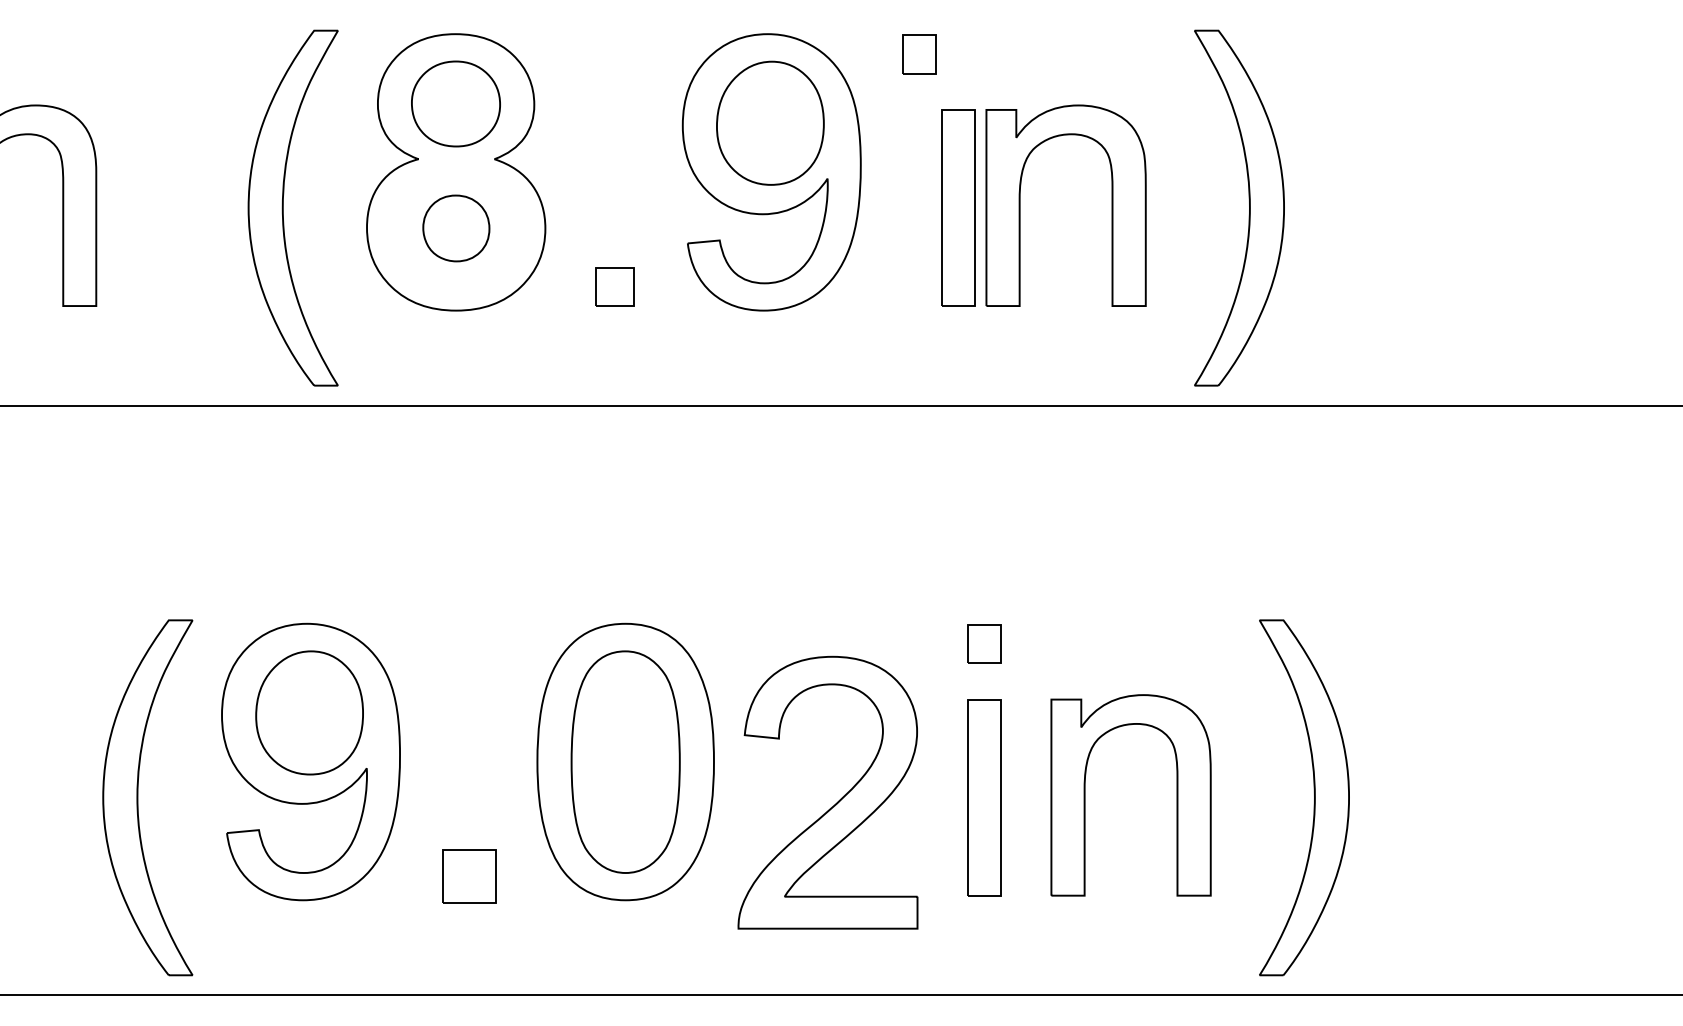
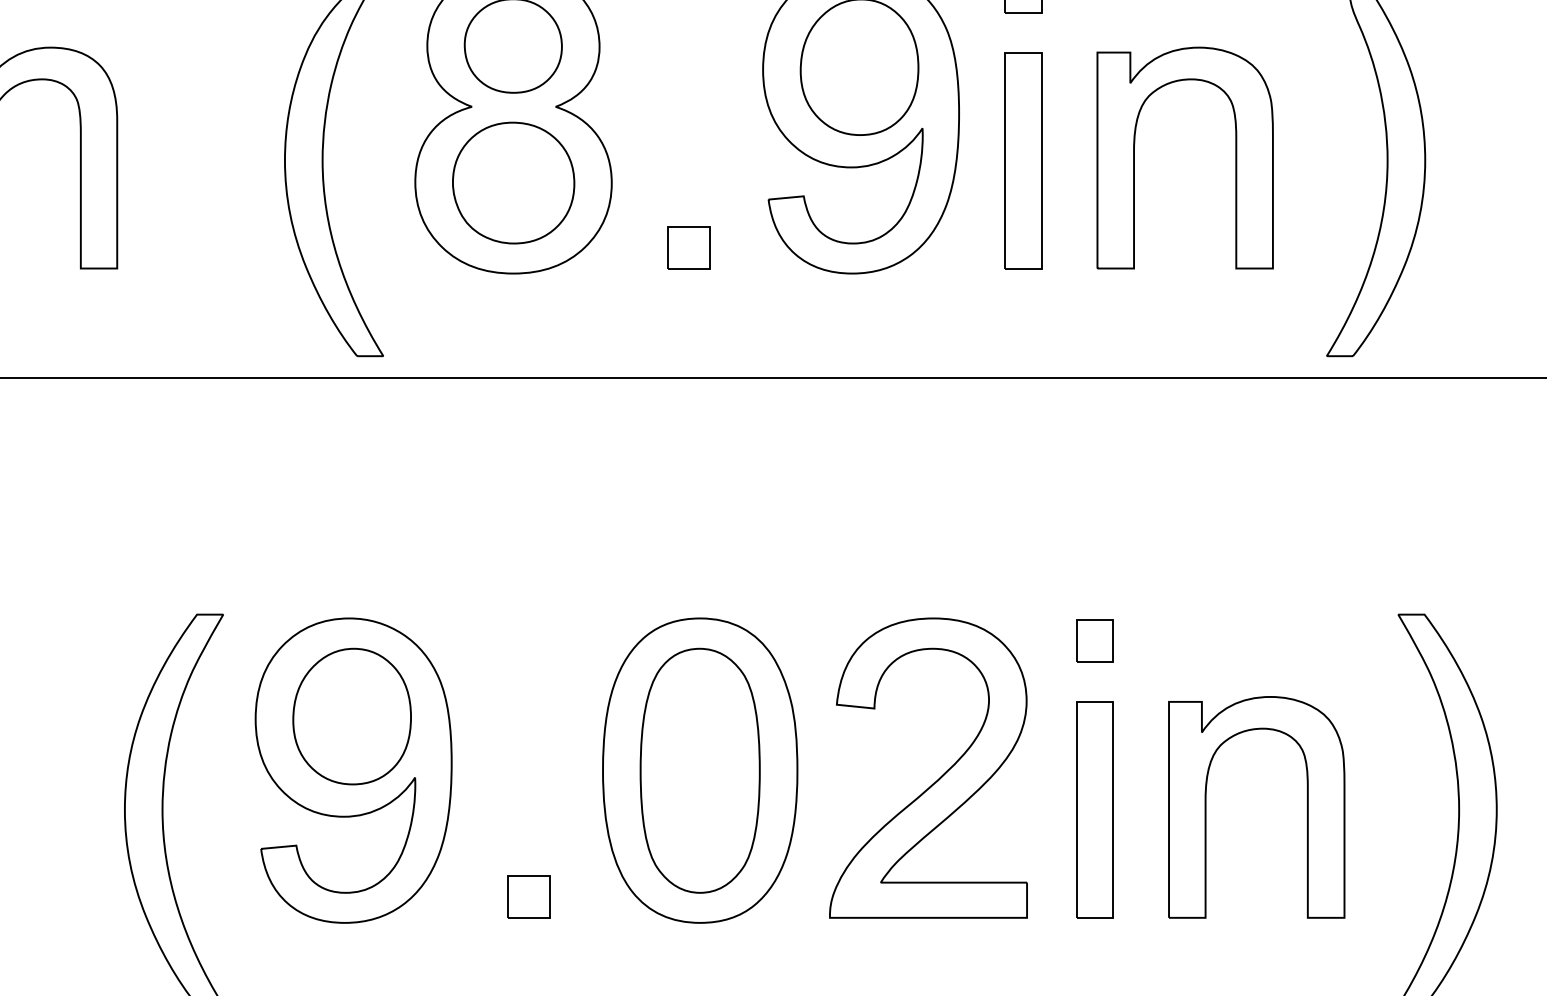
part: (958, 207) -> (1023, 160), moved
part: (456, 228) -> (513, 183), size x1.67
part: (837, 801) -> (938, 777), moved
part: (469, 876) -> (528, 896), size x0.71

